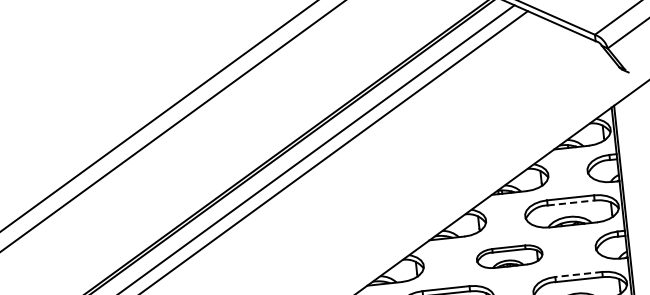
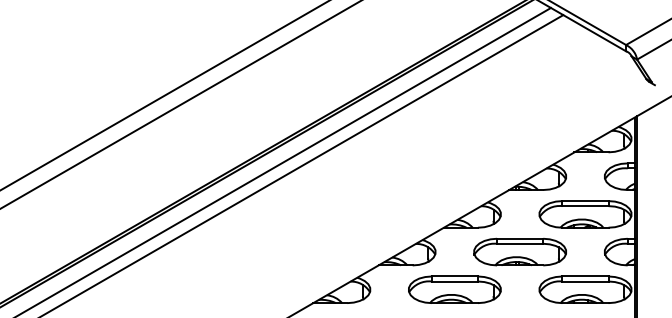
line: (571, 203) -> (585, 206), dashed -> solid
part: (509, 256) -> (519, 251), size x1.43
line: (577, 274) -> (584, 276), dashed -> solid

